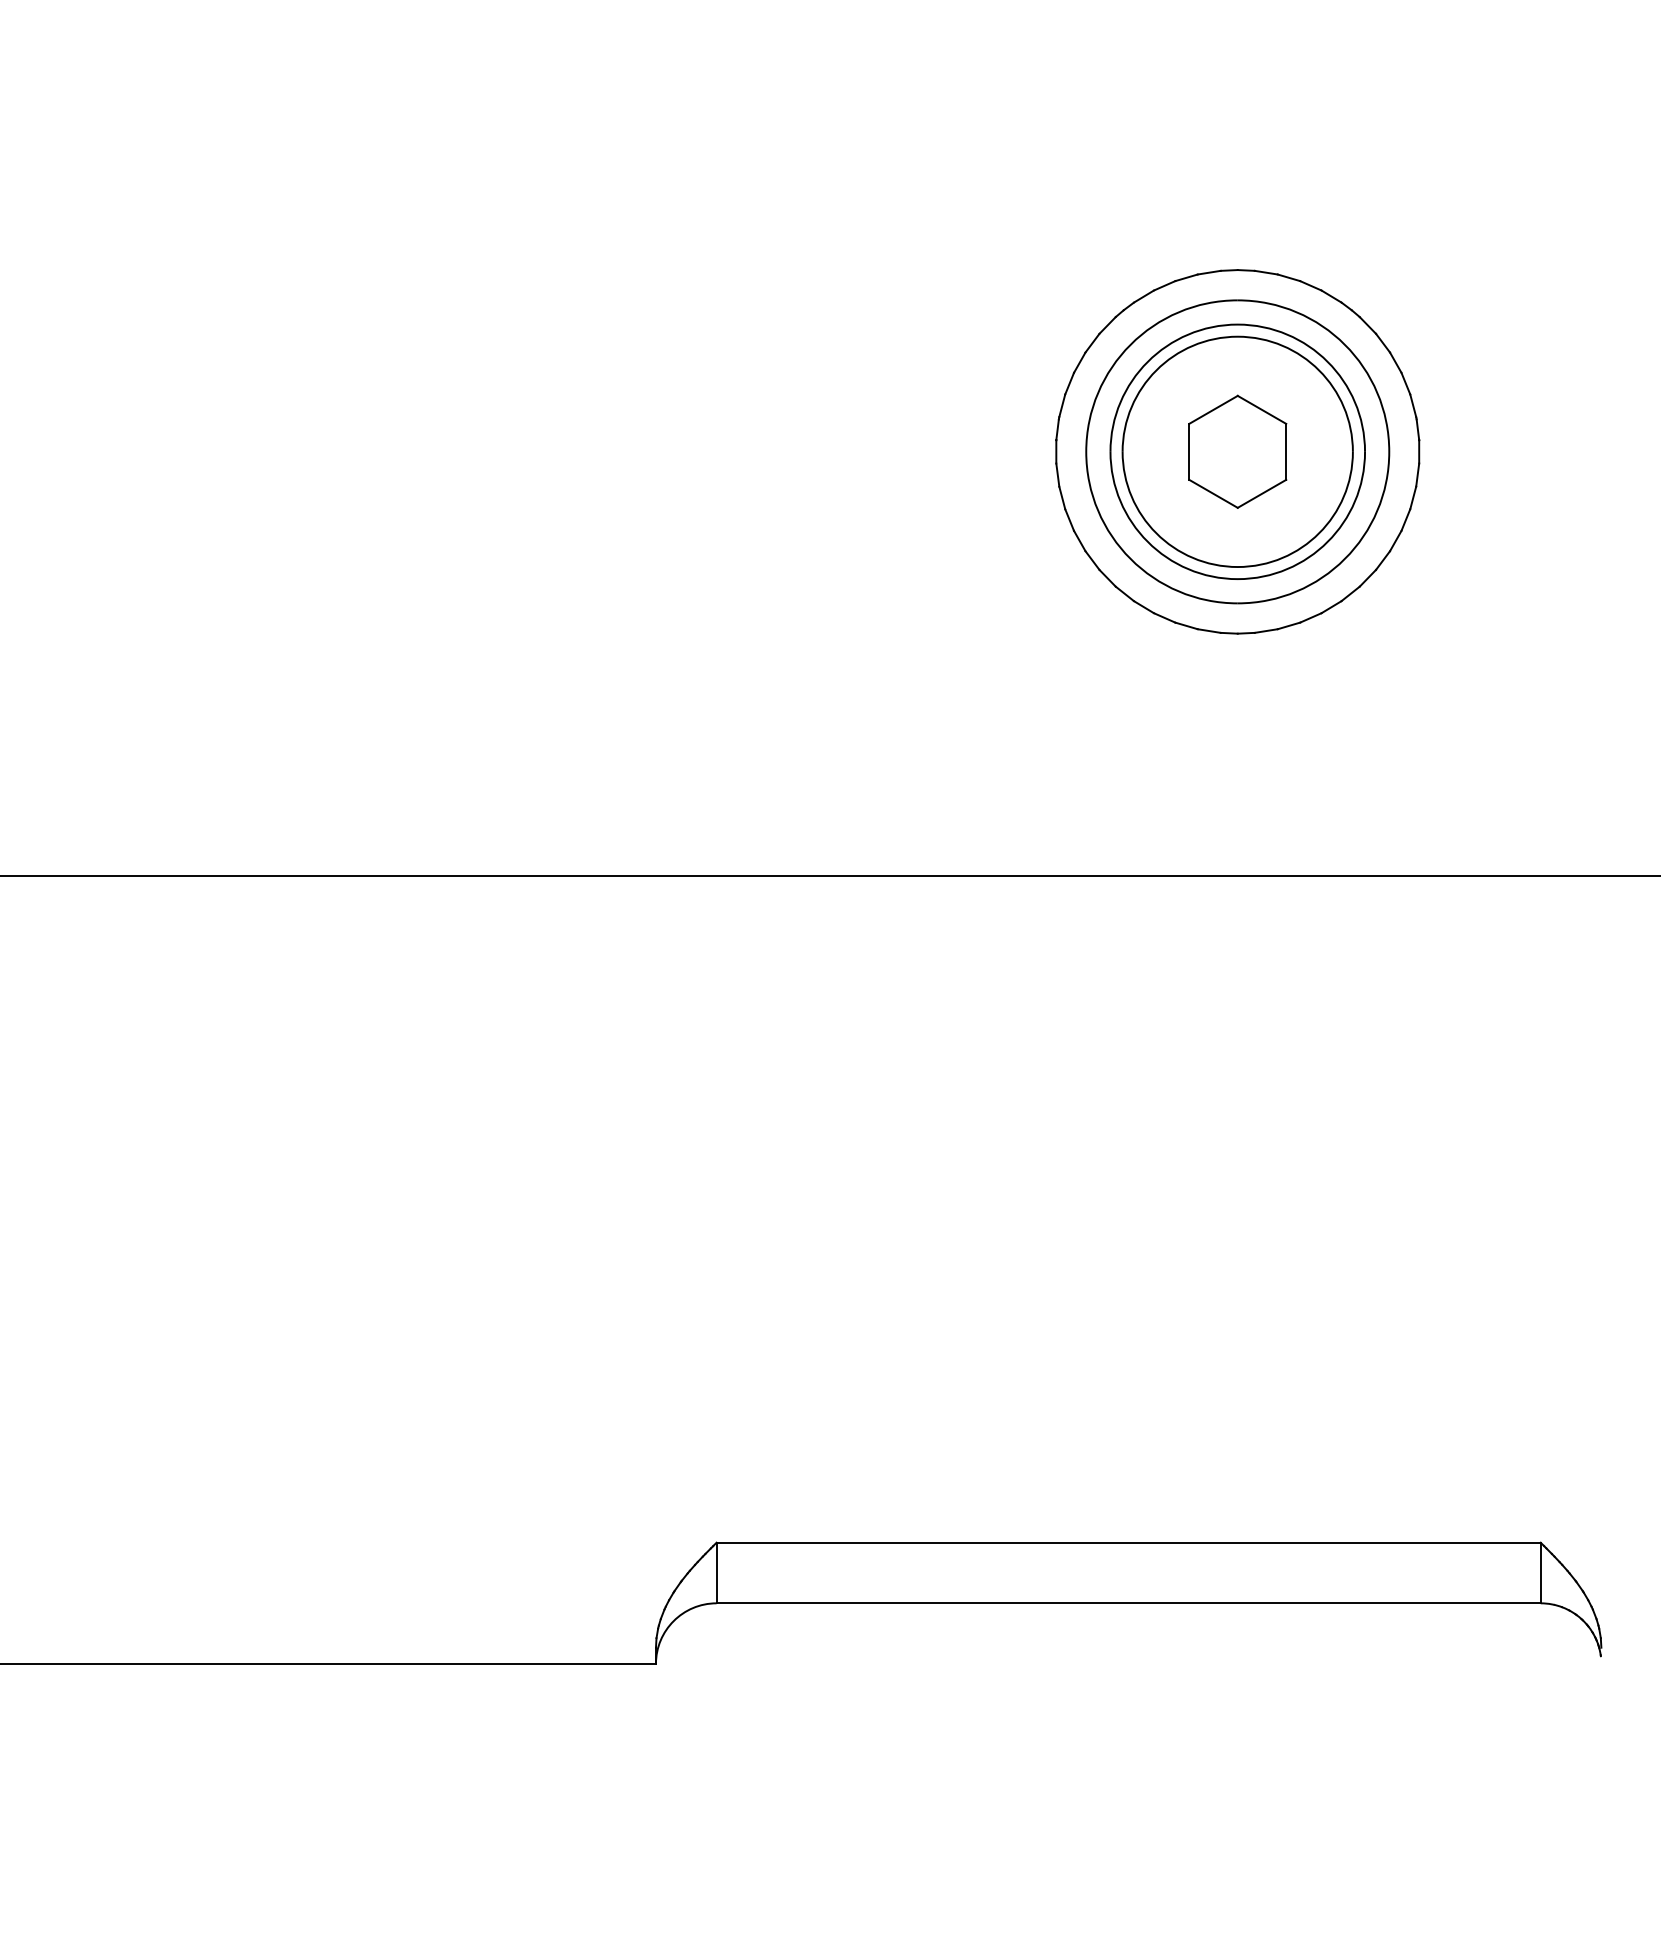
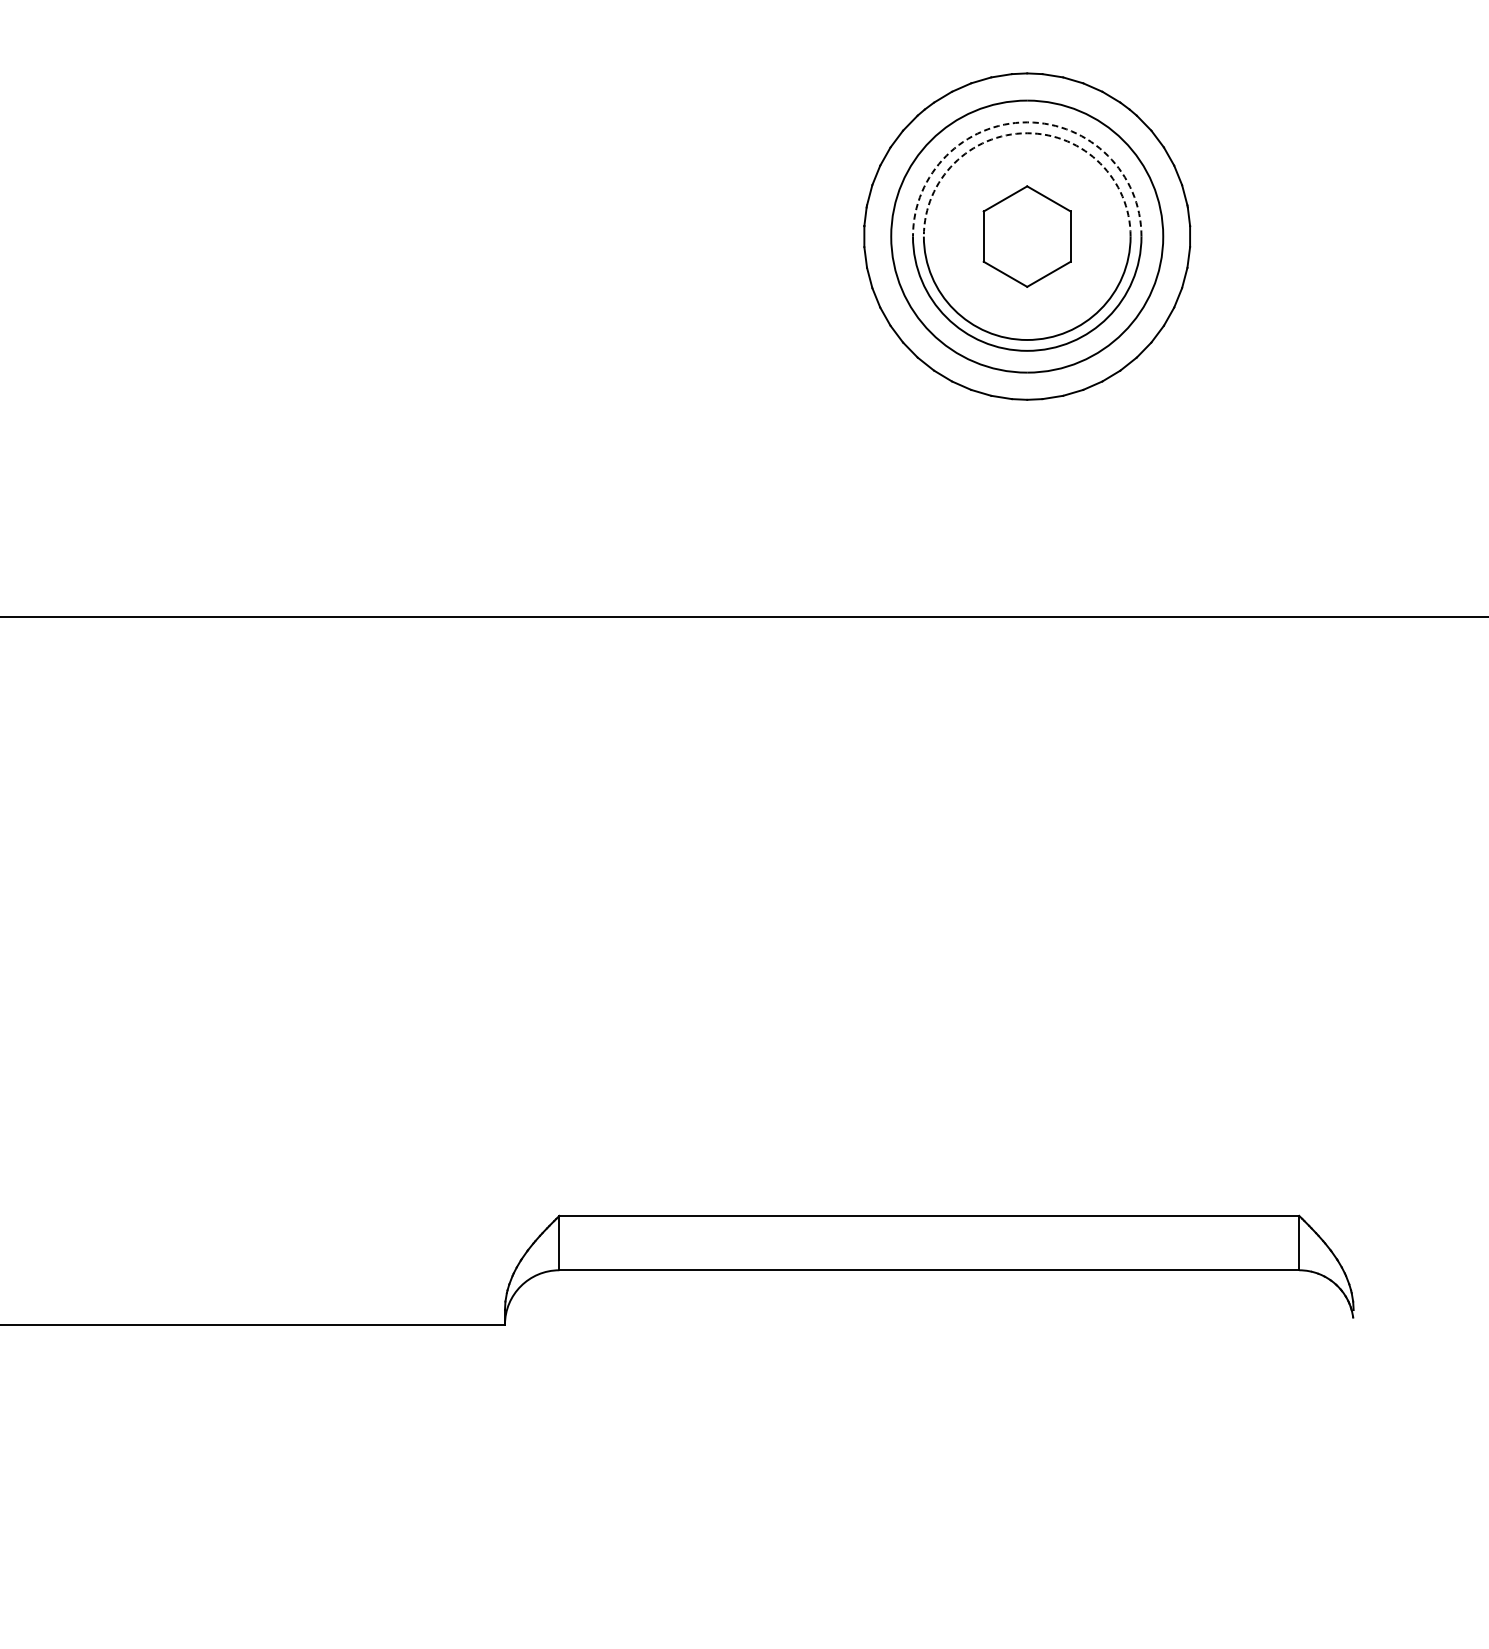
arc: (1237, 324) -> (1027, 122), solid -> dashed
arc: (1237, 336) -> (1027, 133), solid -> dashed

